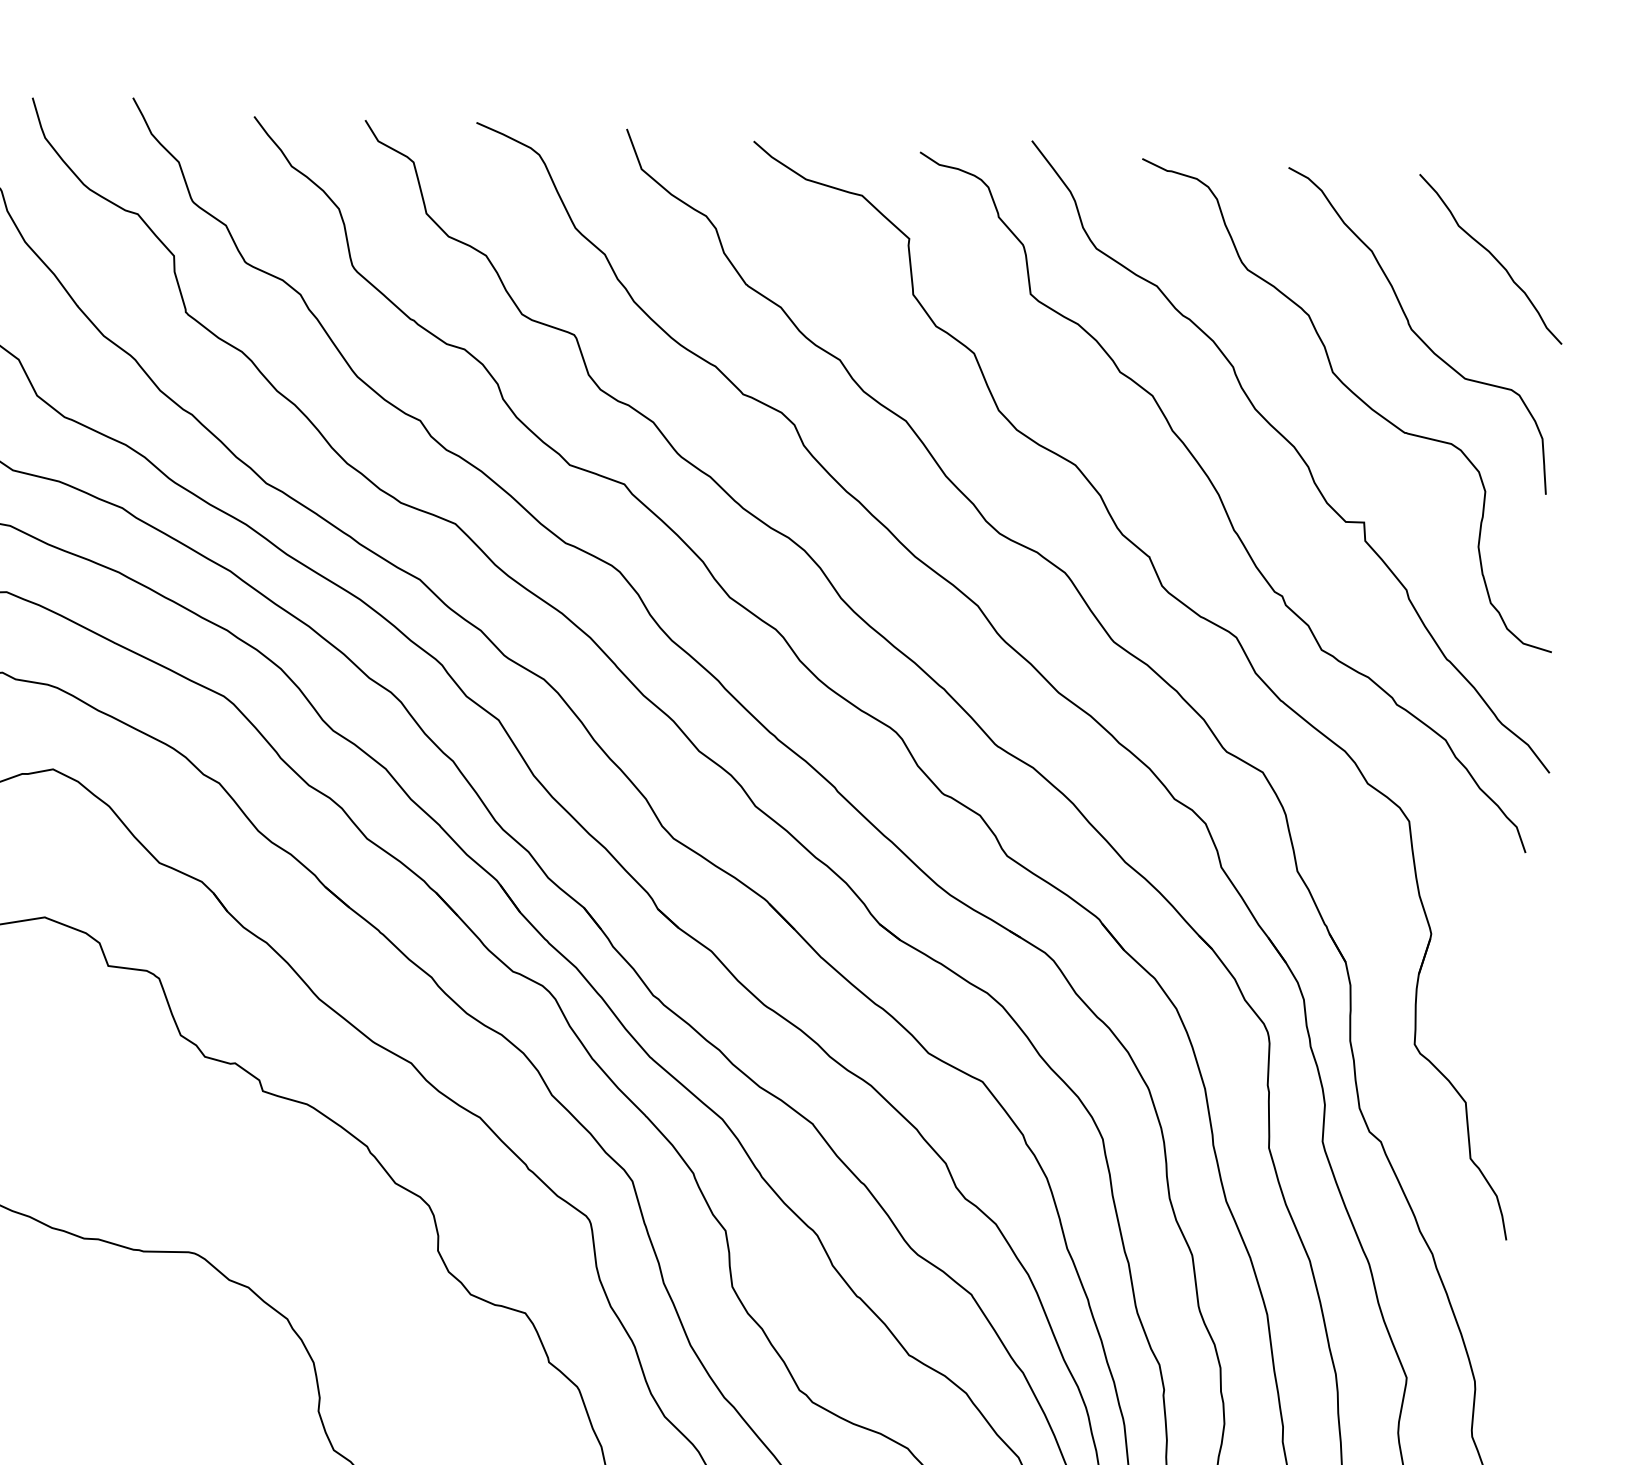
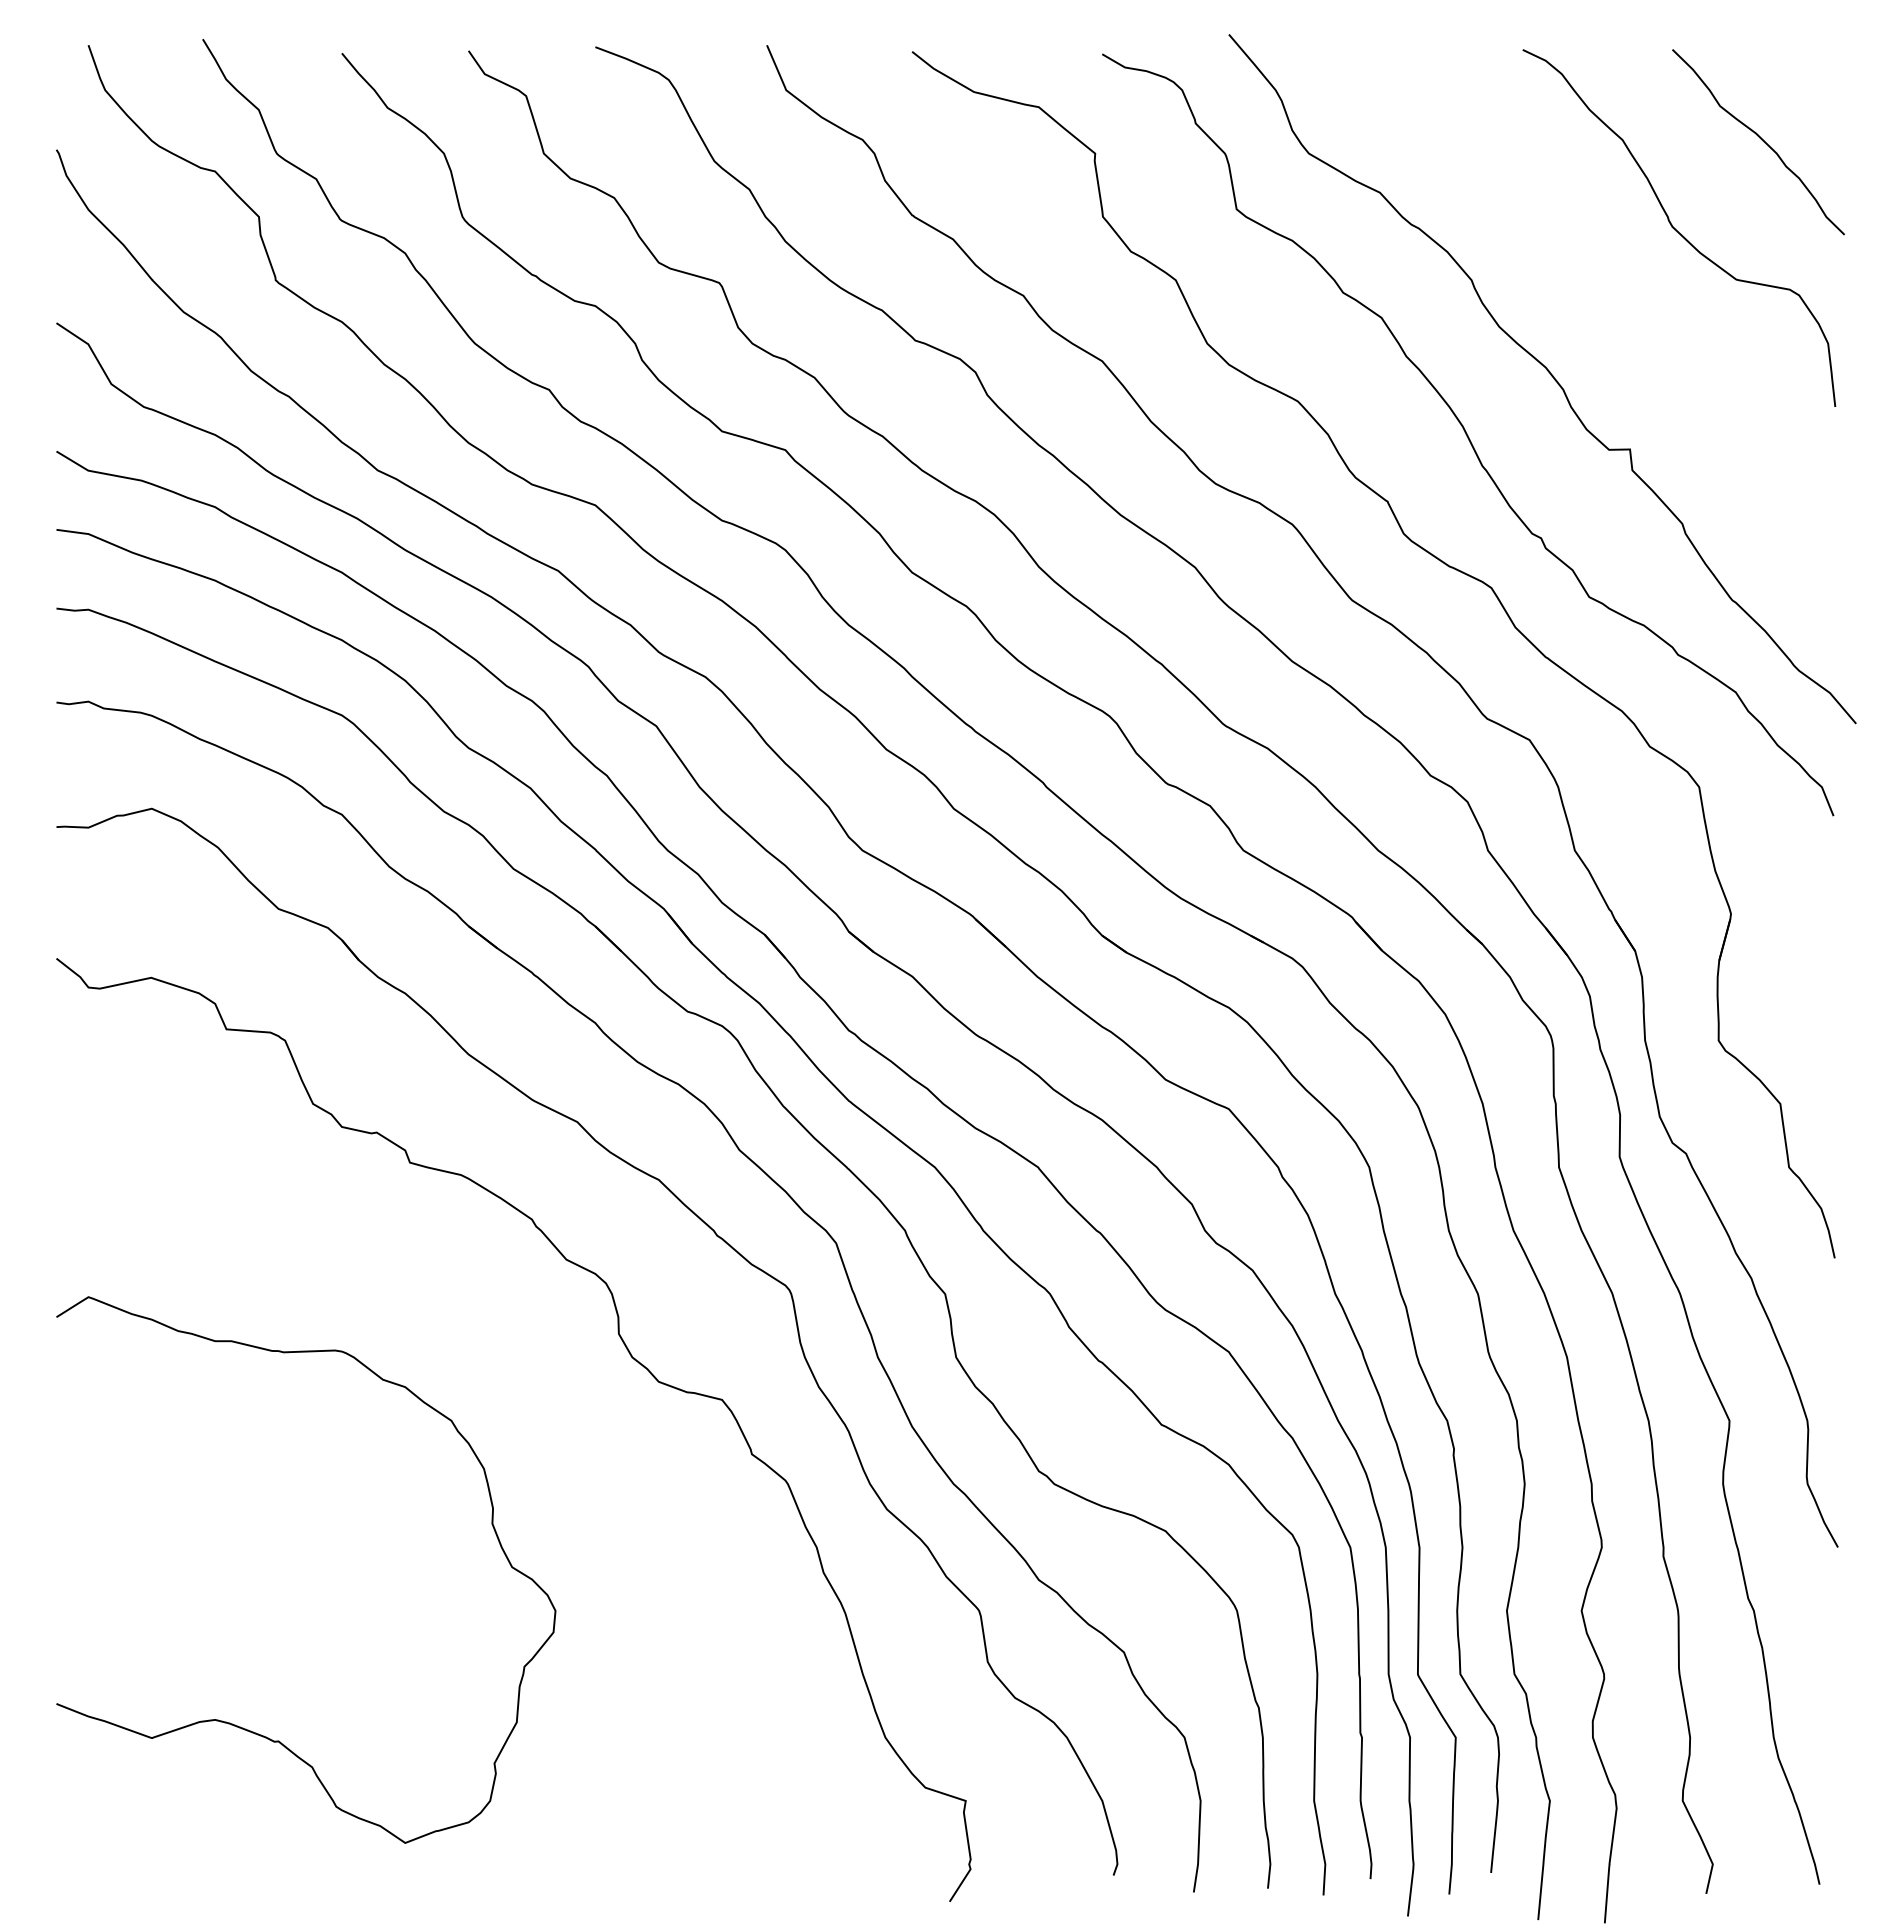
curve: (1354, 395) -> (1611, 305), removed

